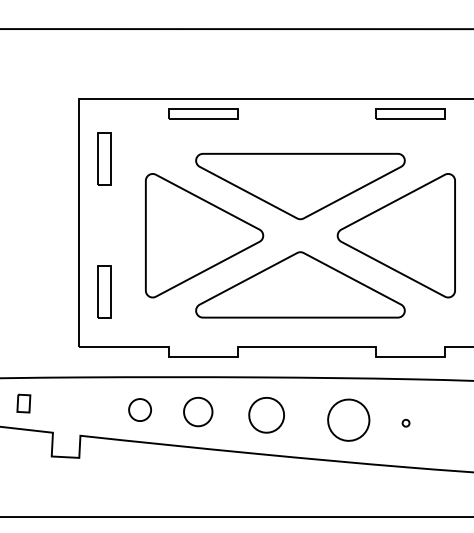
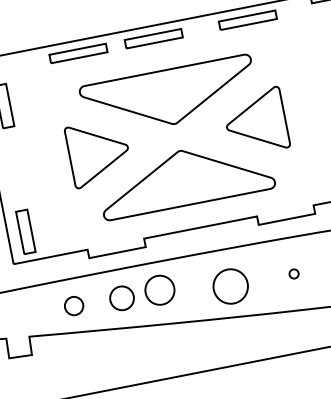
part: (295, 113) -> (153, 38), added
part: (204, 235) -> (98, 152), size x0.6
part: (395, 235) -> (255, 122), size x0.6
part: (104, 291) -> (25, 231), moved
part: (266, 415) -> (159, 290), moved
part: (348, 419) -> (230, 285), moved
part: (405, 423) -> (293, 274), size x1.6

